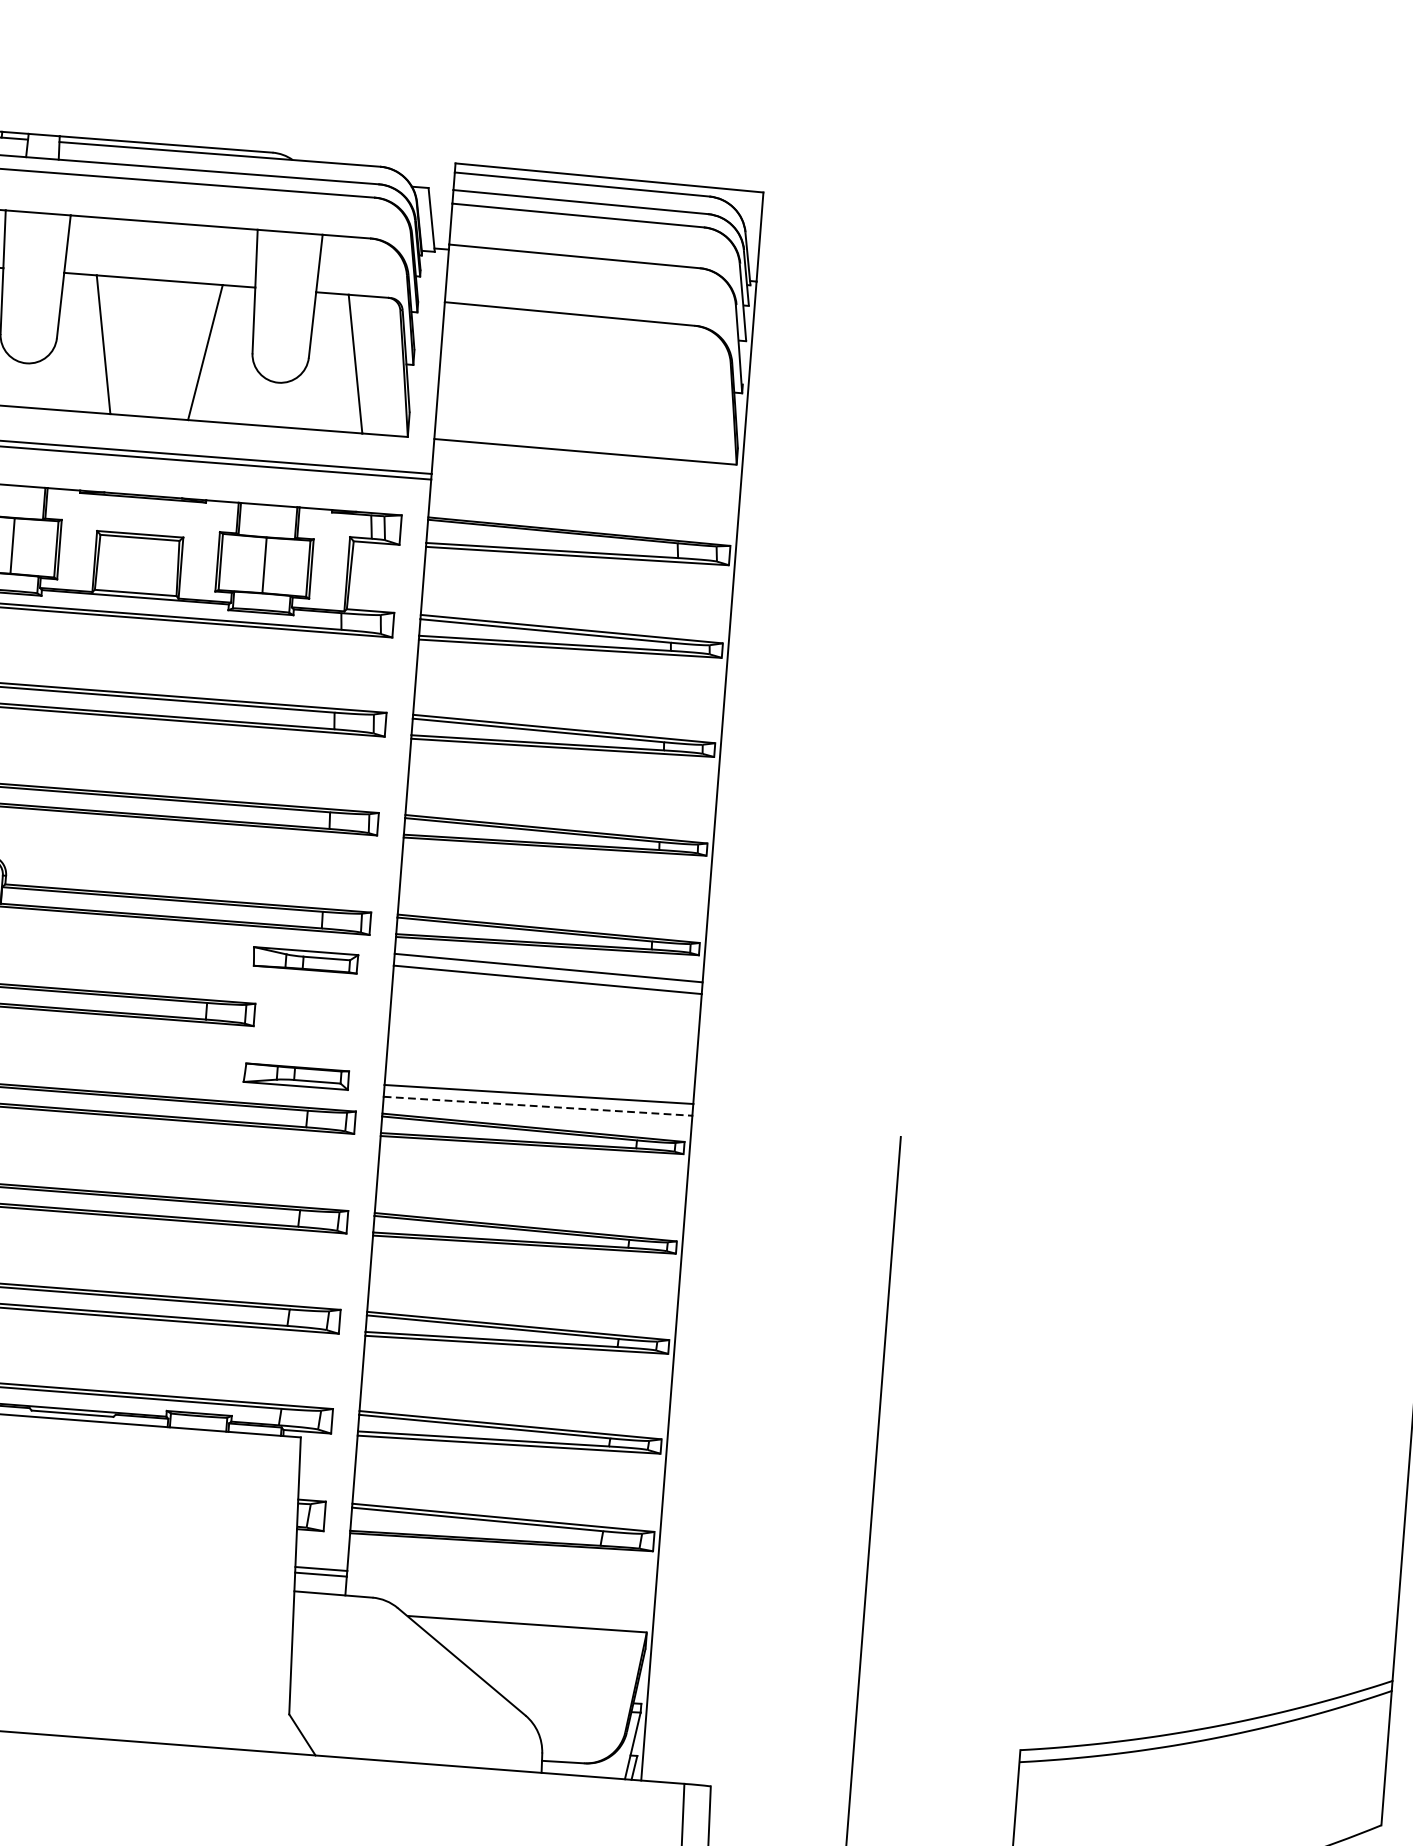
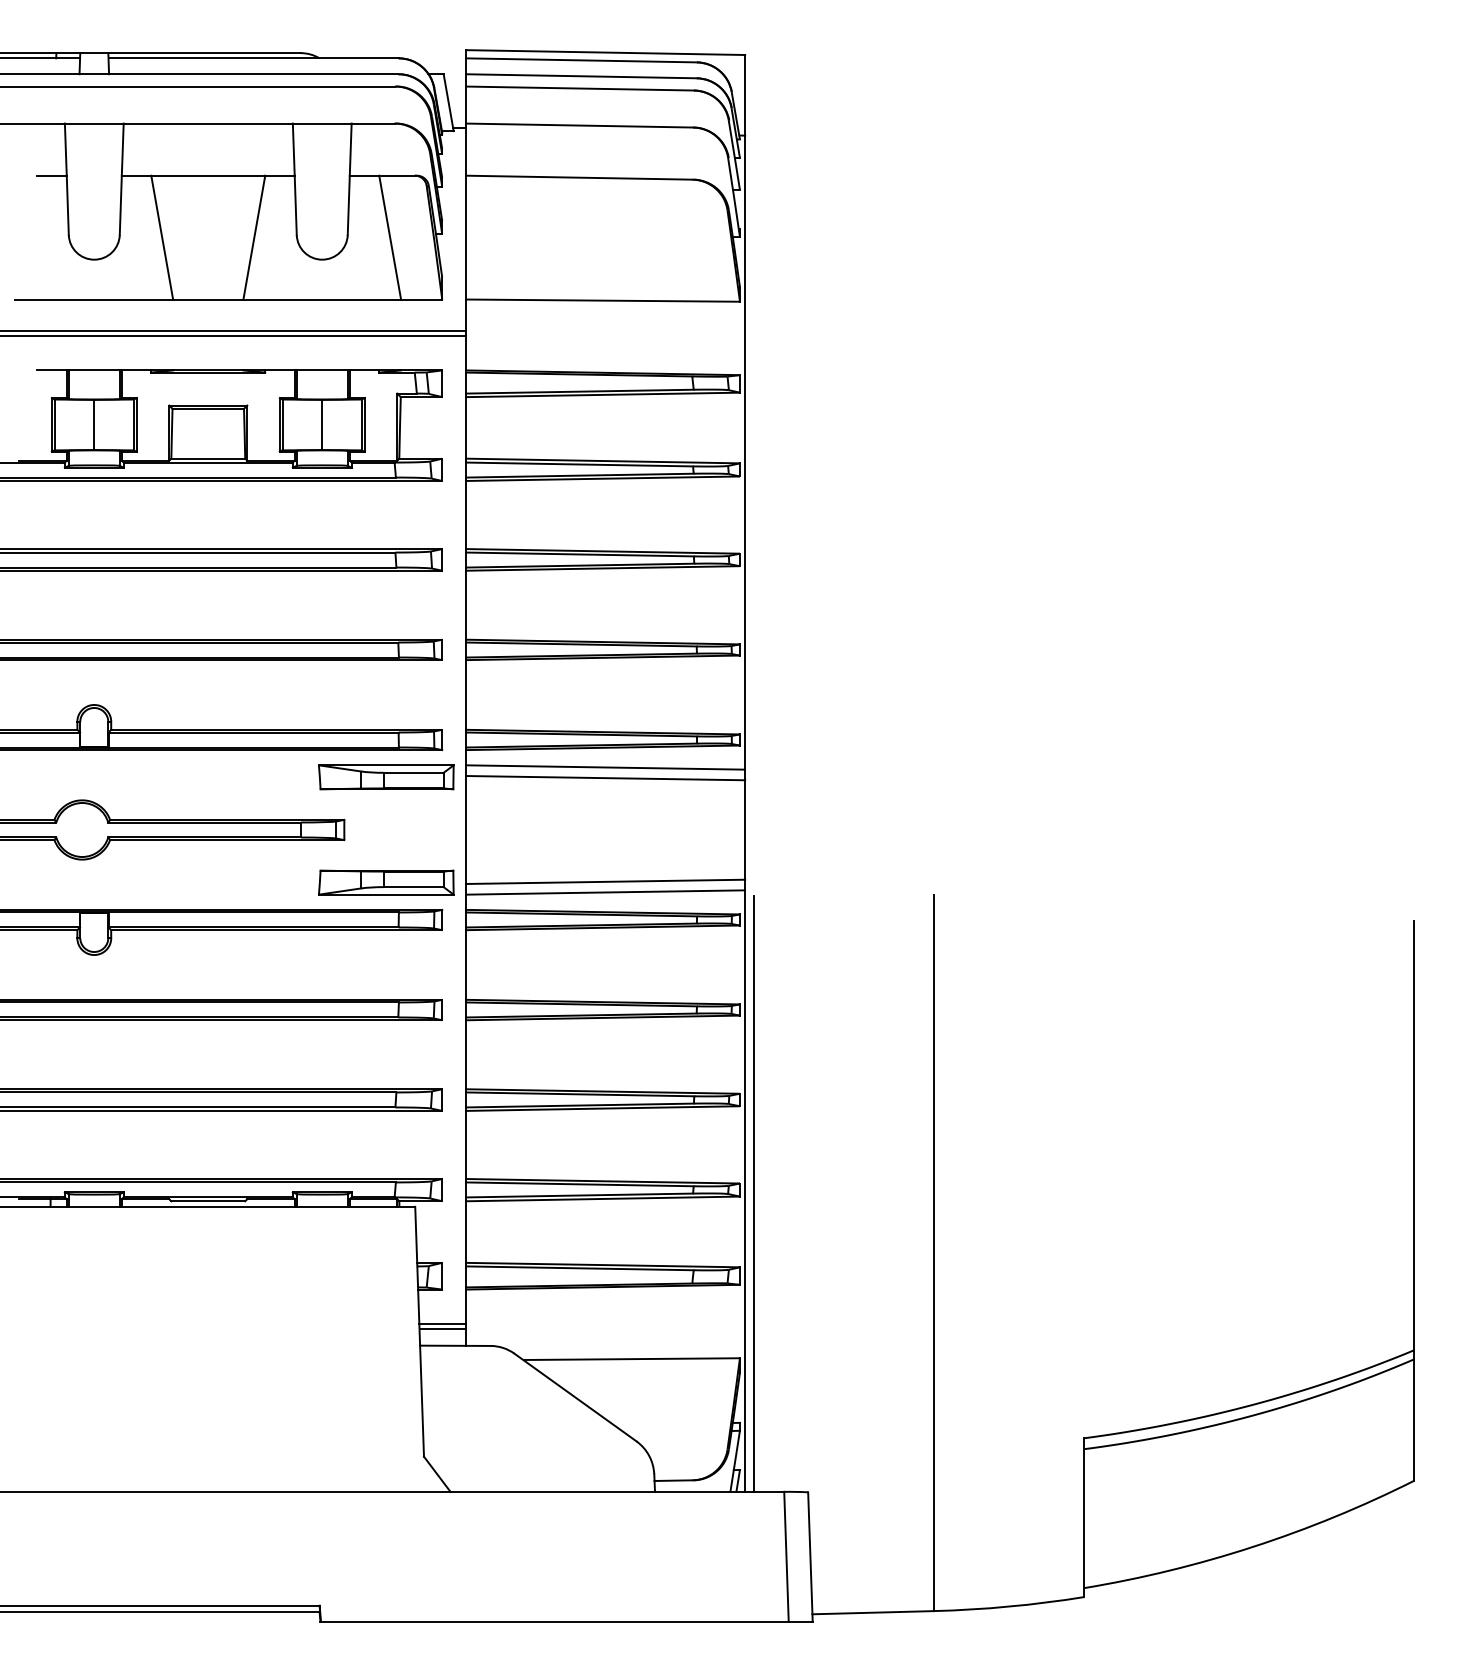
part: (305, 960) -> (386, 777), size x1.43
part: (296, 1076) -> (386, 882), size x1.43
line: (537, 1106) -> (605, 892), dashed -> solid
line: (676, 1451) -> (754, 1193), added

